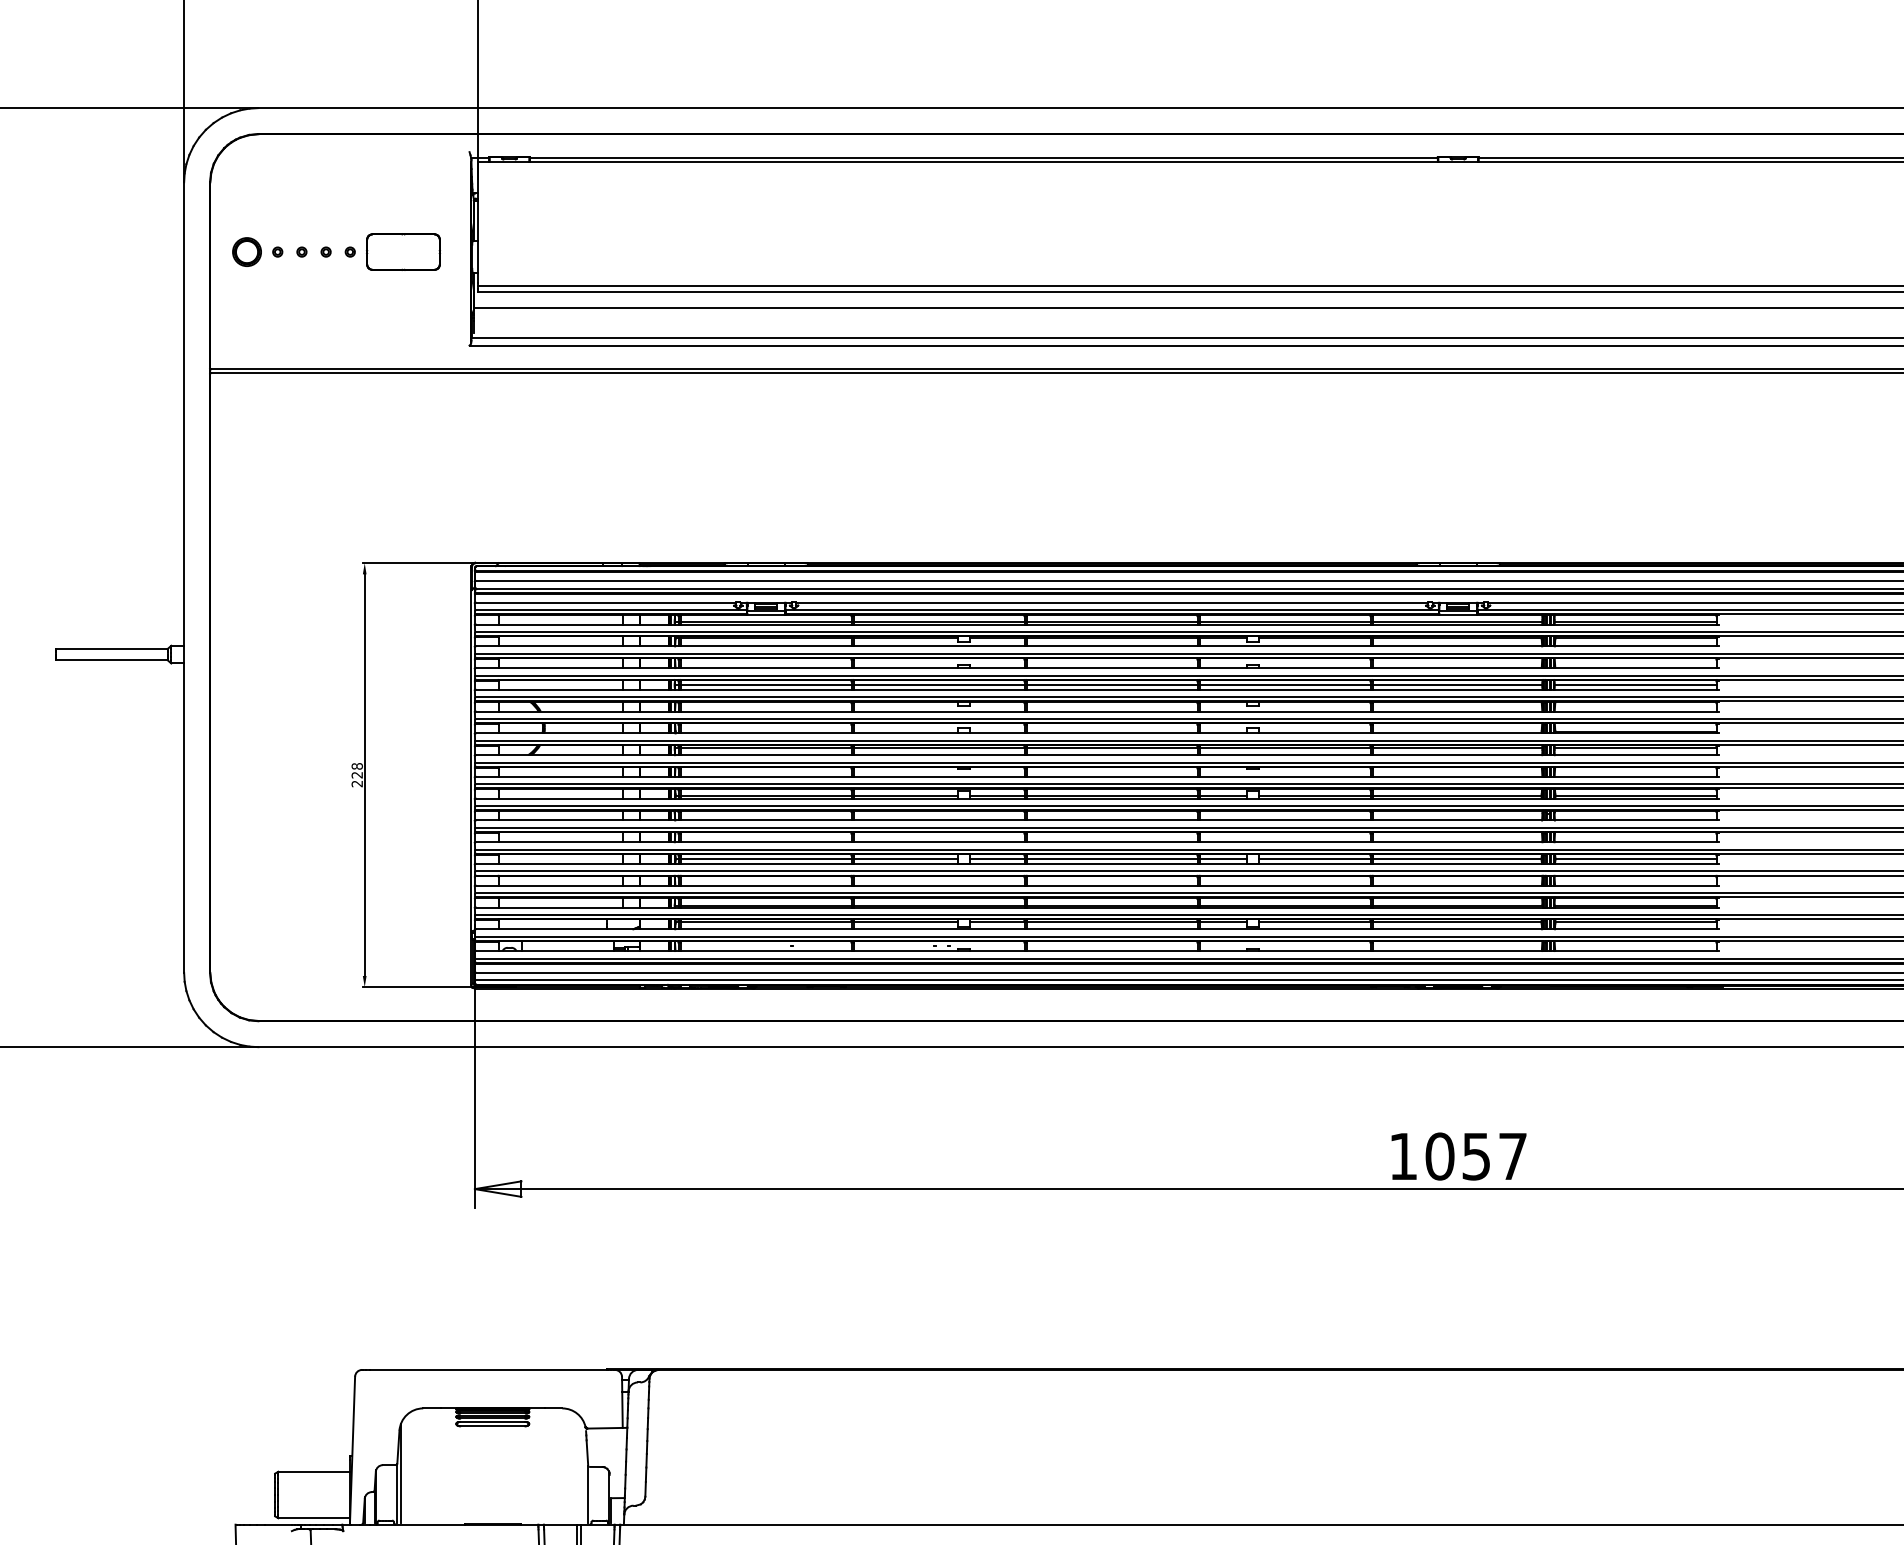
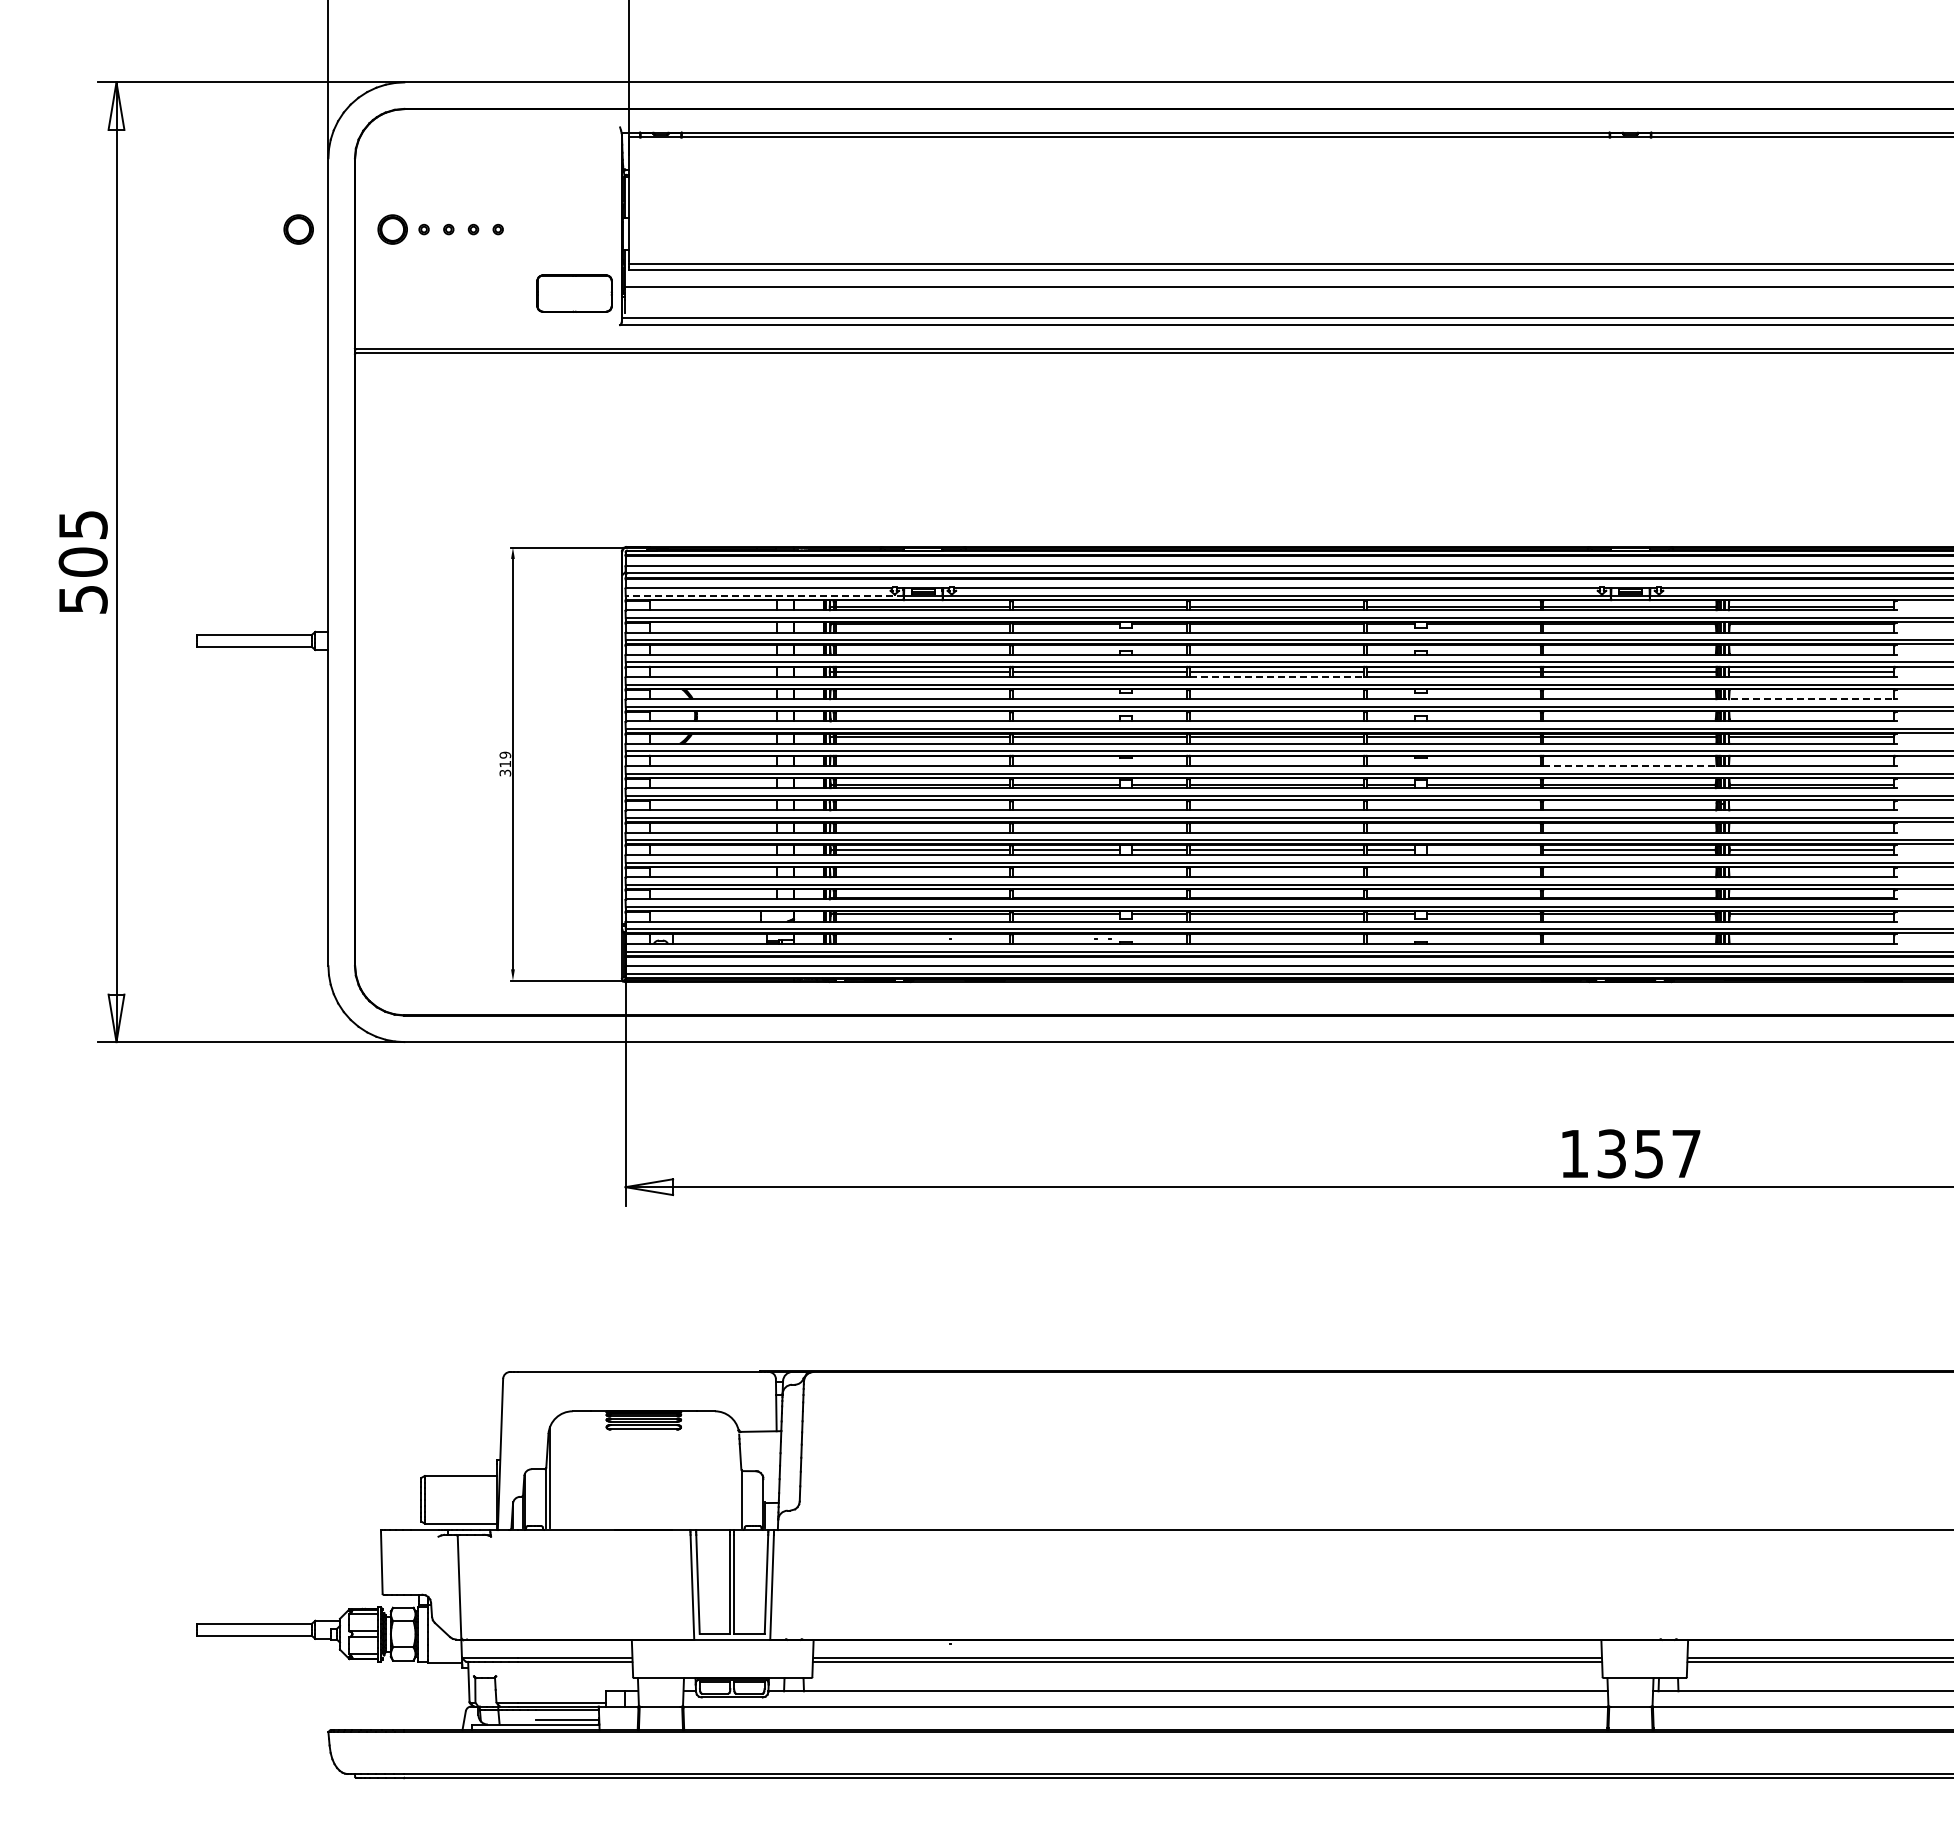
part: (154, 252) -> (298, 229), added
part: (403, 252) -> (574, 293), moved
line: (610, 610) -> (764, 595), solid -> dashed
line: (1112, 689) -> (1277, 676), solid -> dashed
line: (1631, 711) -> (1807, 699), solid -> dashed
text: (357, 774) -> (505, 763), 228 -> 319
line: (1458, 776) -> (1630, 765), solid -> dashed
line: (1314, 858) -> (1483, 849), removed
text: (1439, 1156) -> (1611, 1153), 1057 -> 1357

